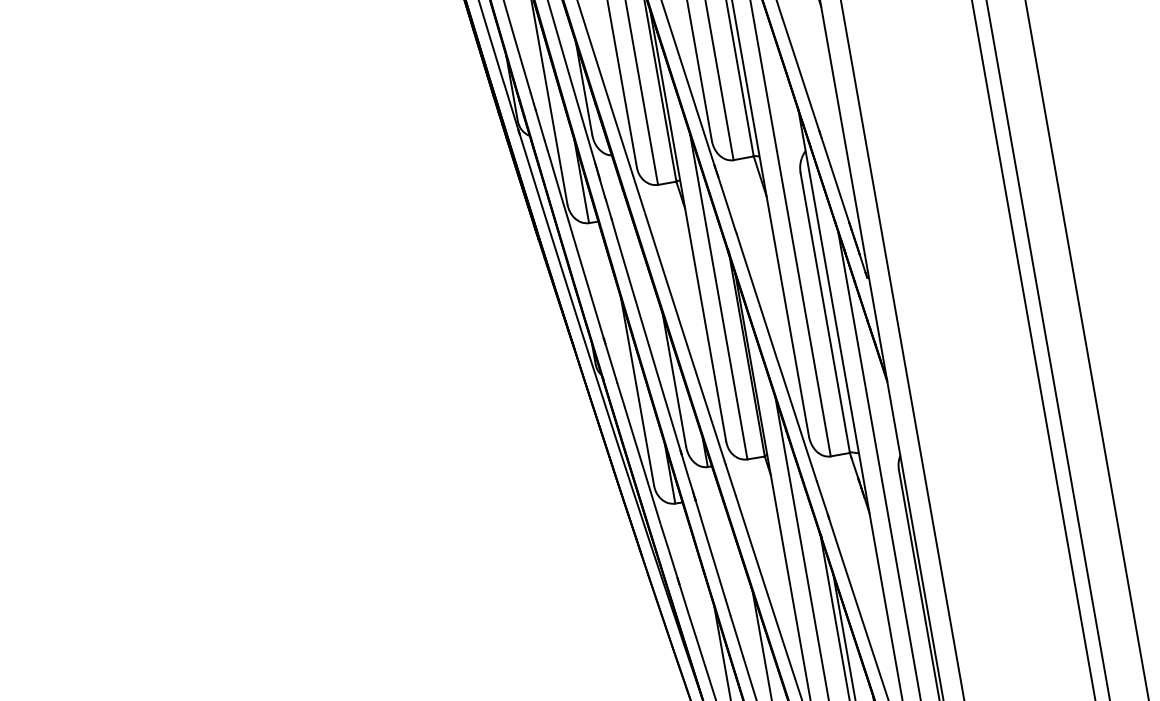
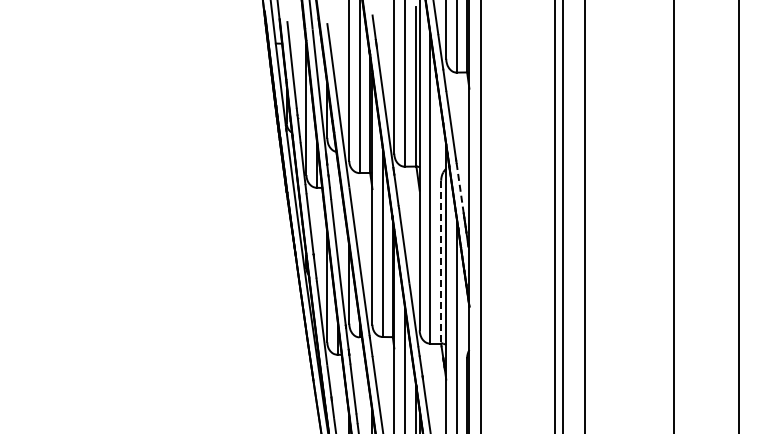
line: (836, 180) -> (460, 188), solid -> dashed
line: (825, 313) -> (441, 262), solid -> dashed

